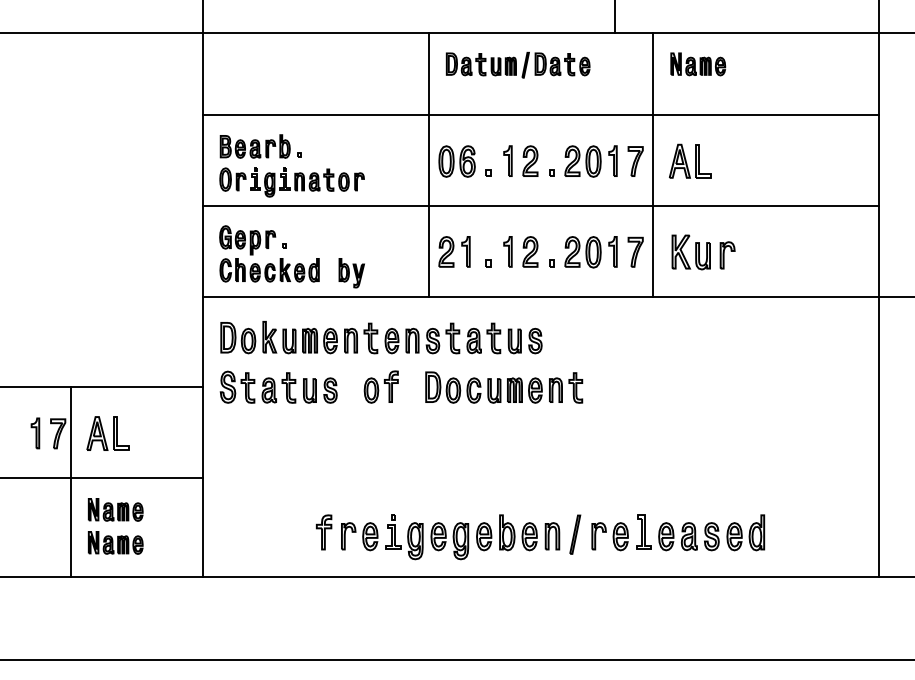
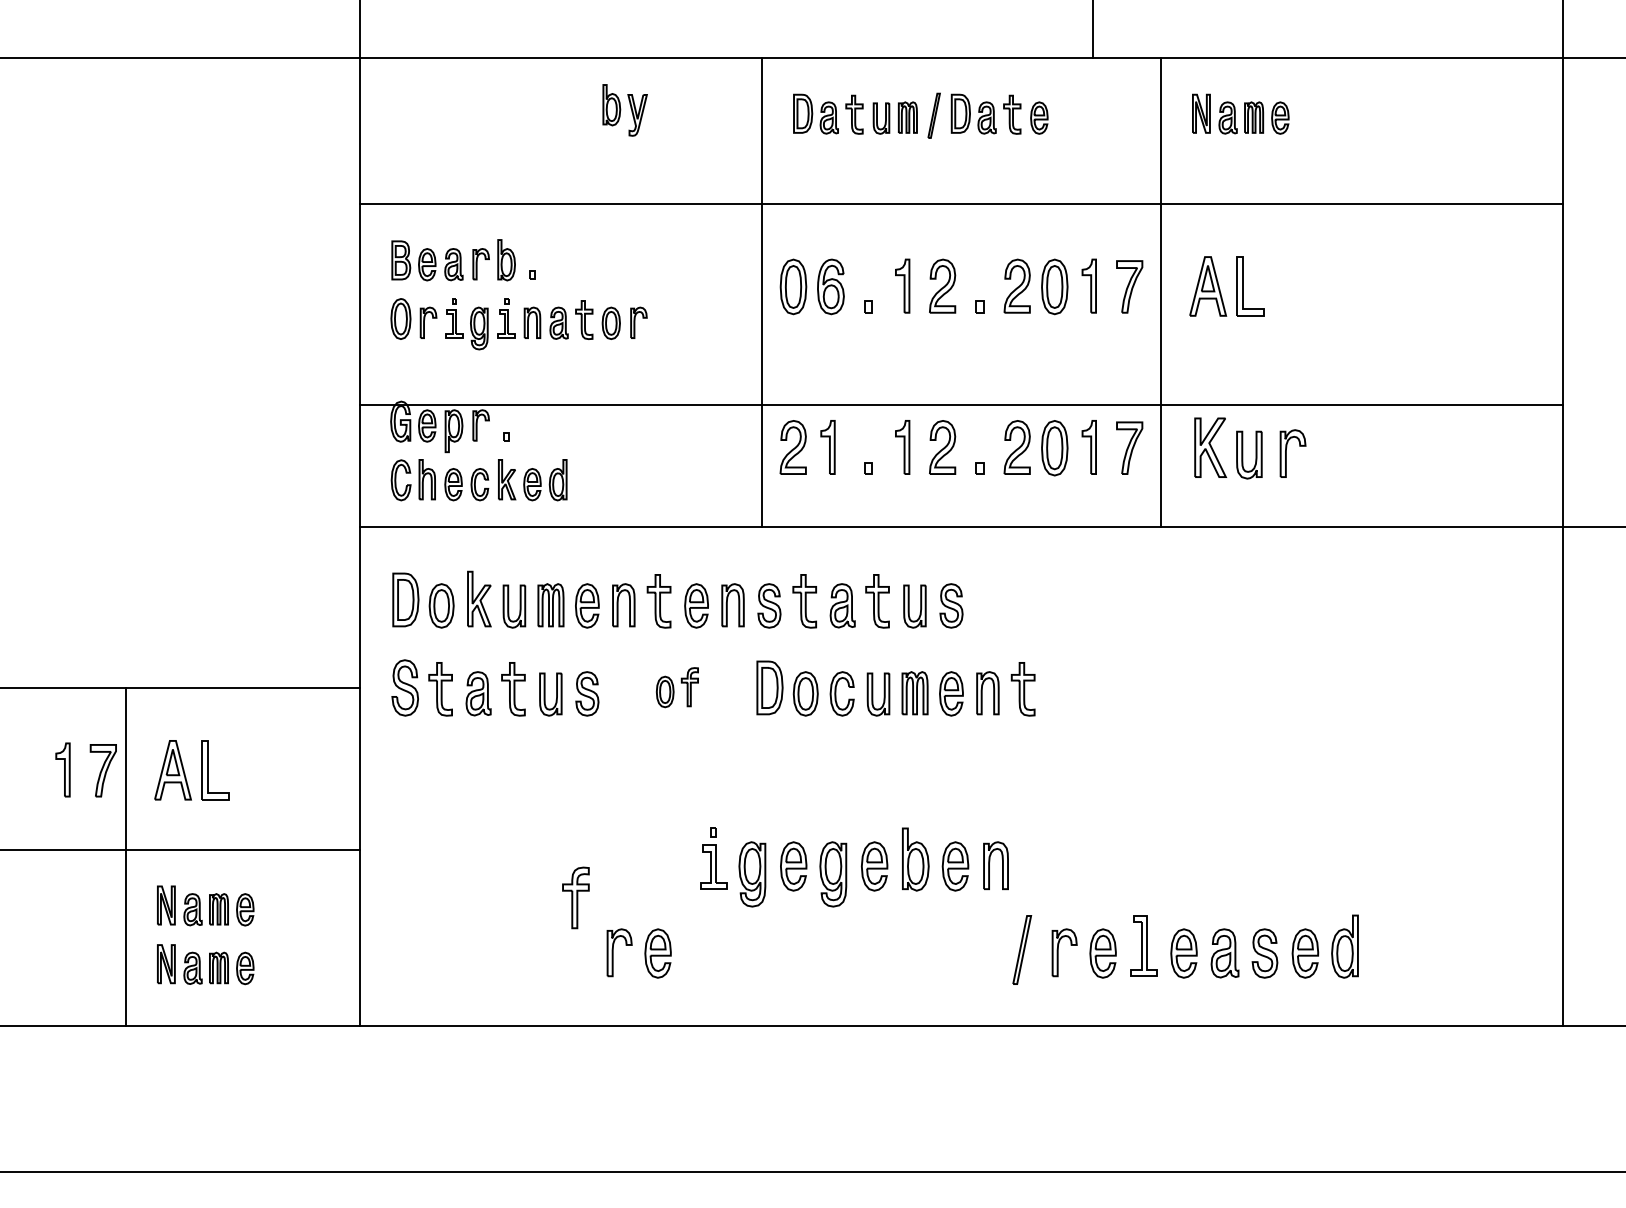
line: (540, 205) -> (960, 404), moved
part: (351, 273) -> (624, 110), moved
part: (380, 386) -> (676, 686), size x0.7
part: (323, 532) -> (574, 898), moved
part: (472, 537) -> (853, 867), moved

